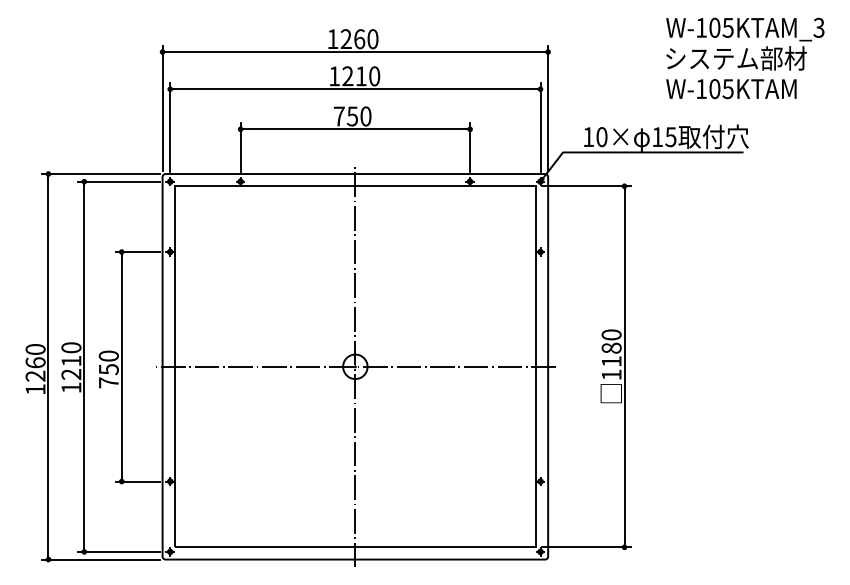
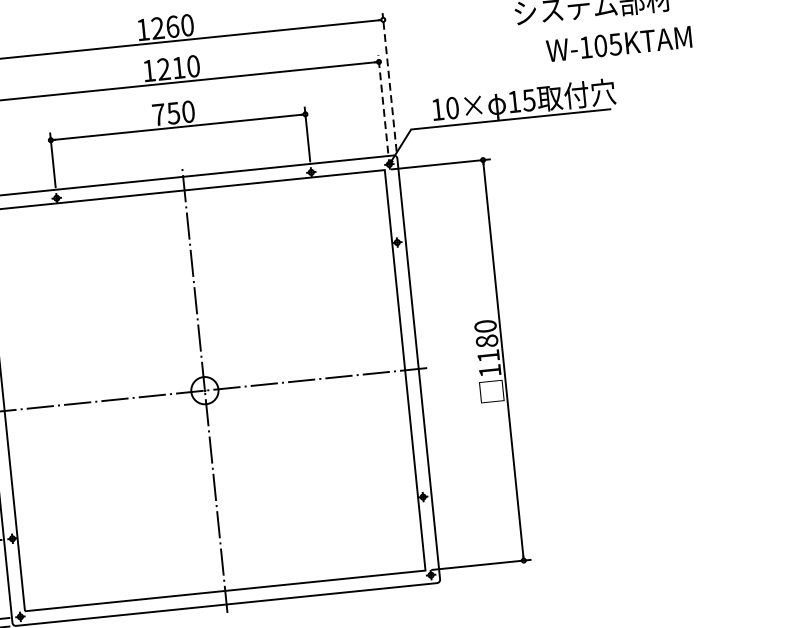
text: (731, 89) -> (619, 44), moved
line: (548, 107) -> (389, 81), solid -> dashed
line: (540, 126) -> (383, 103), solid -> dashed

